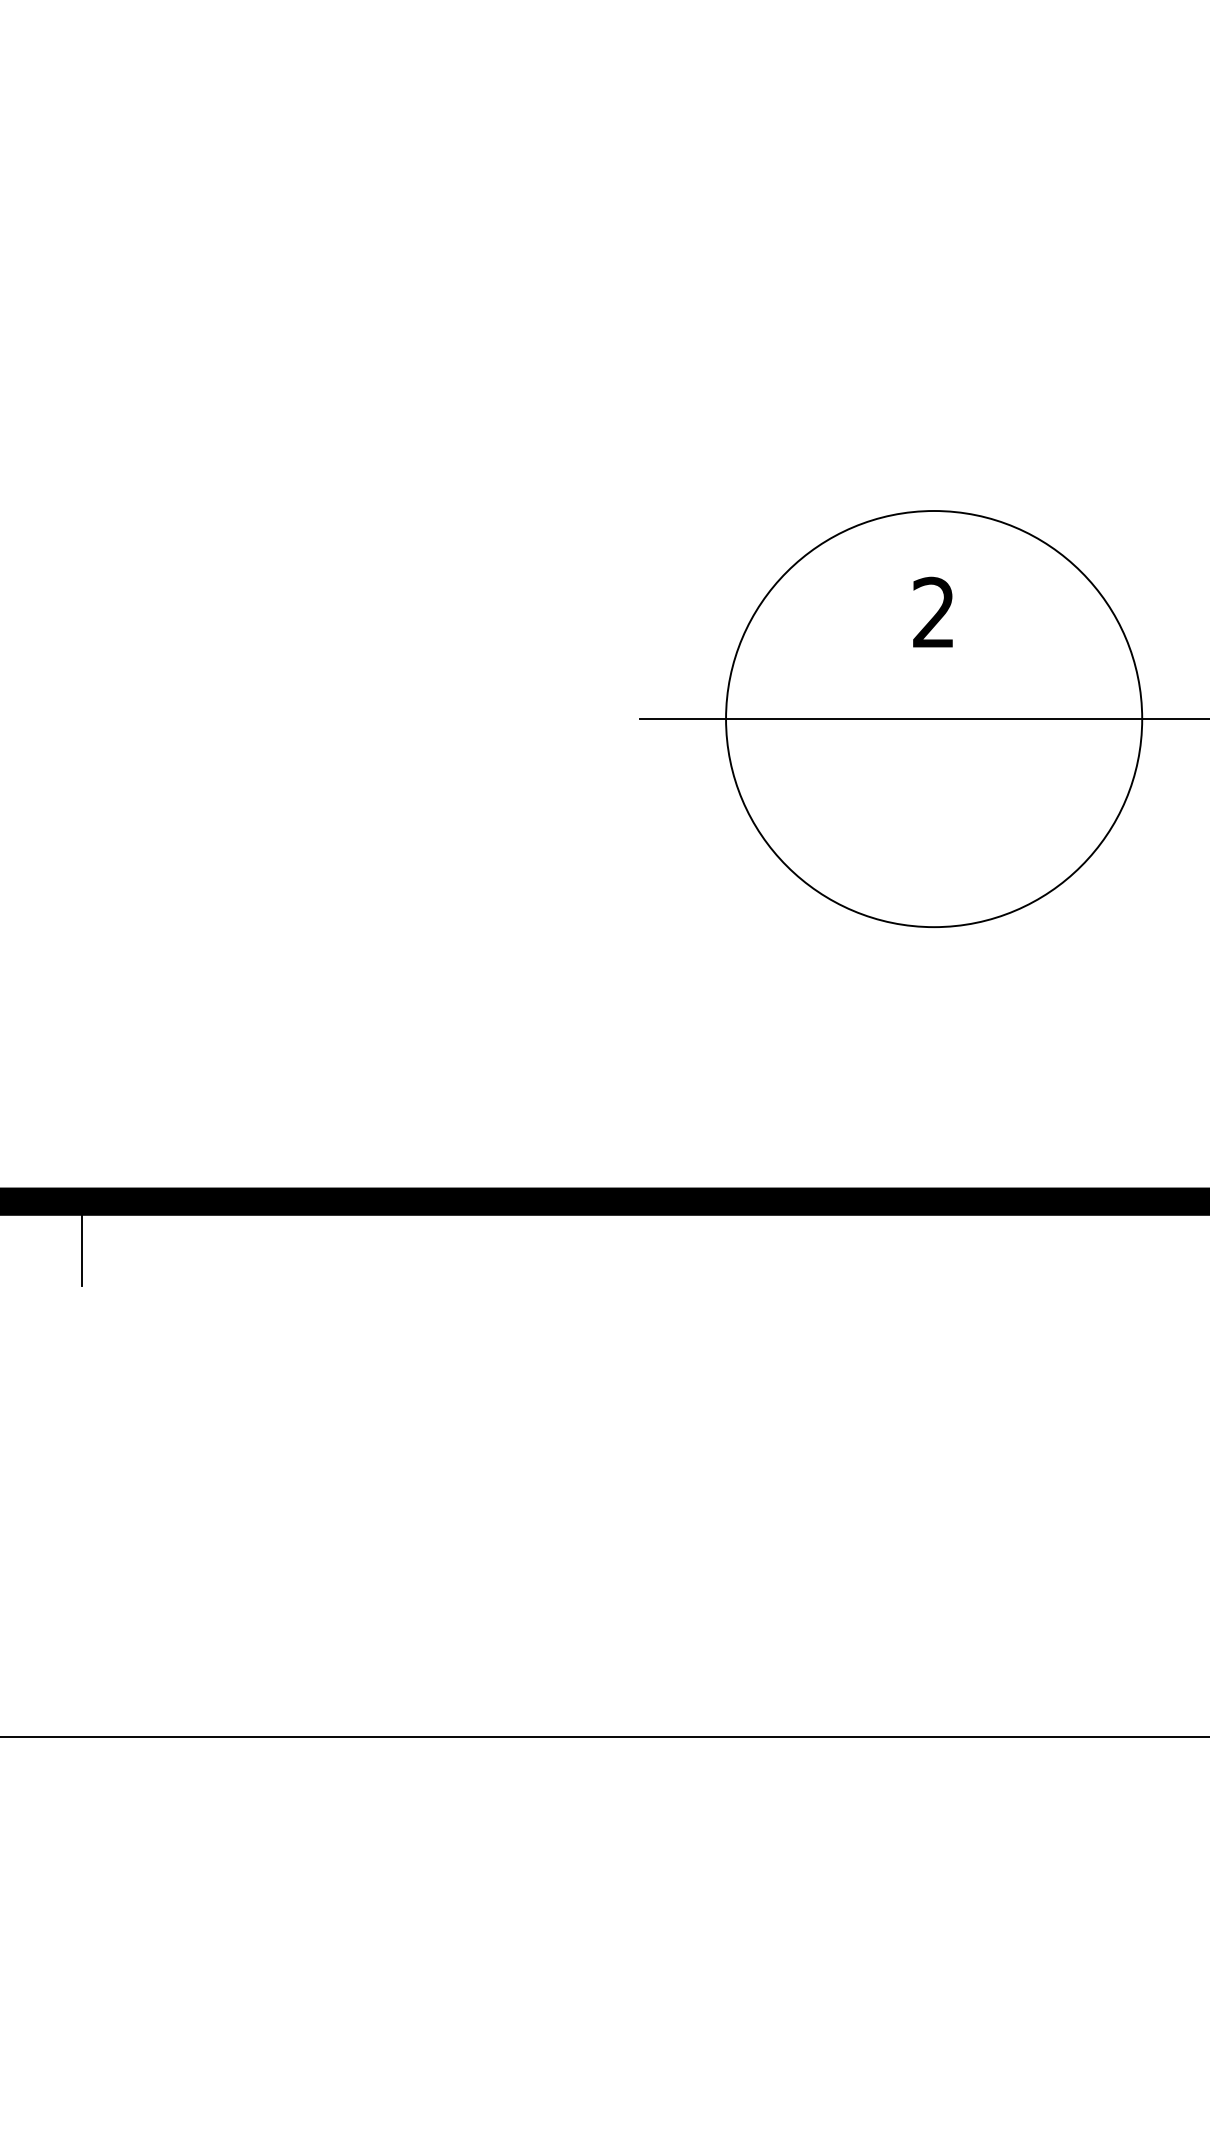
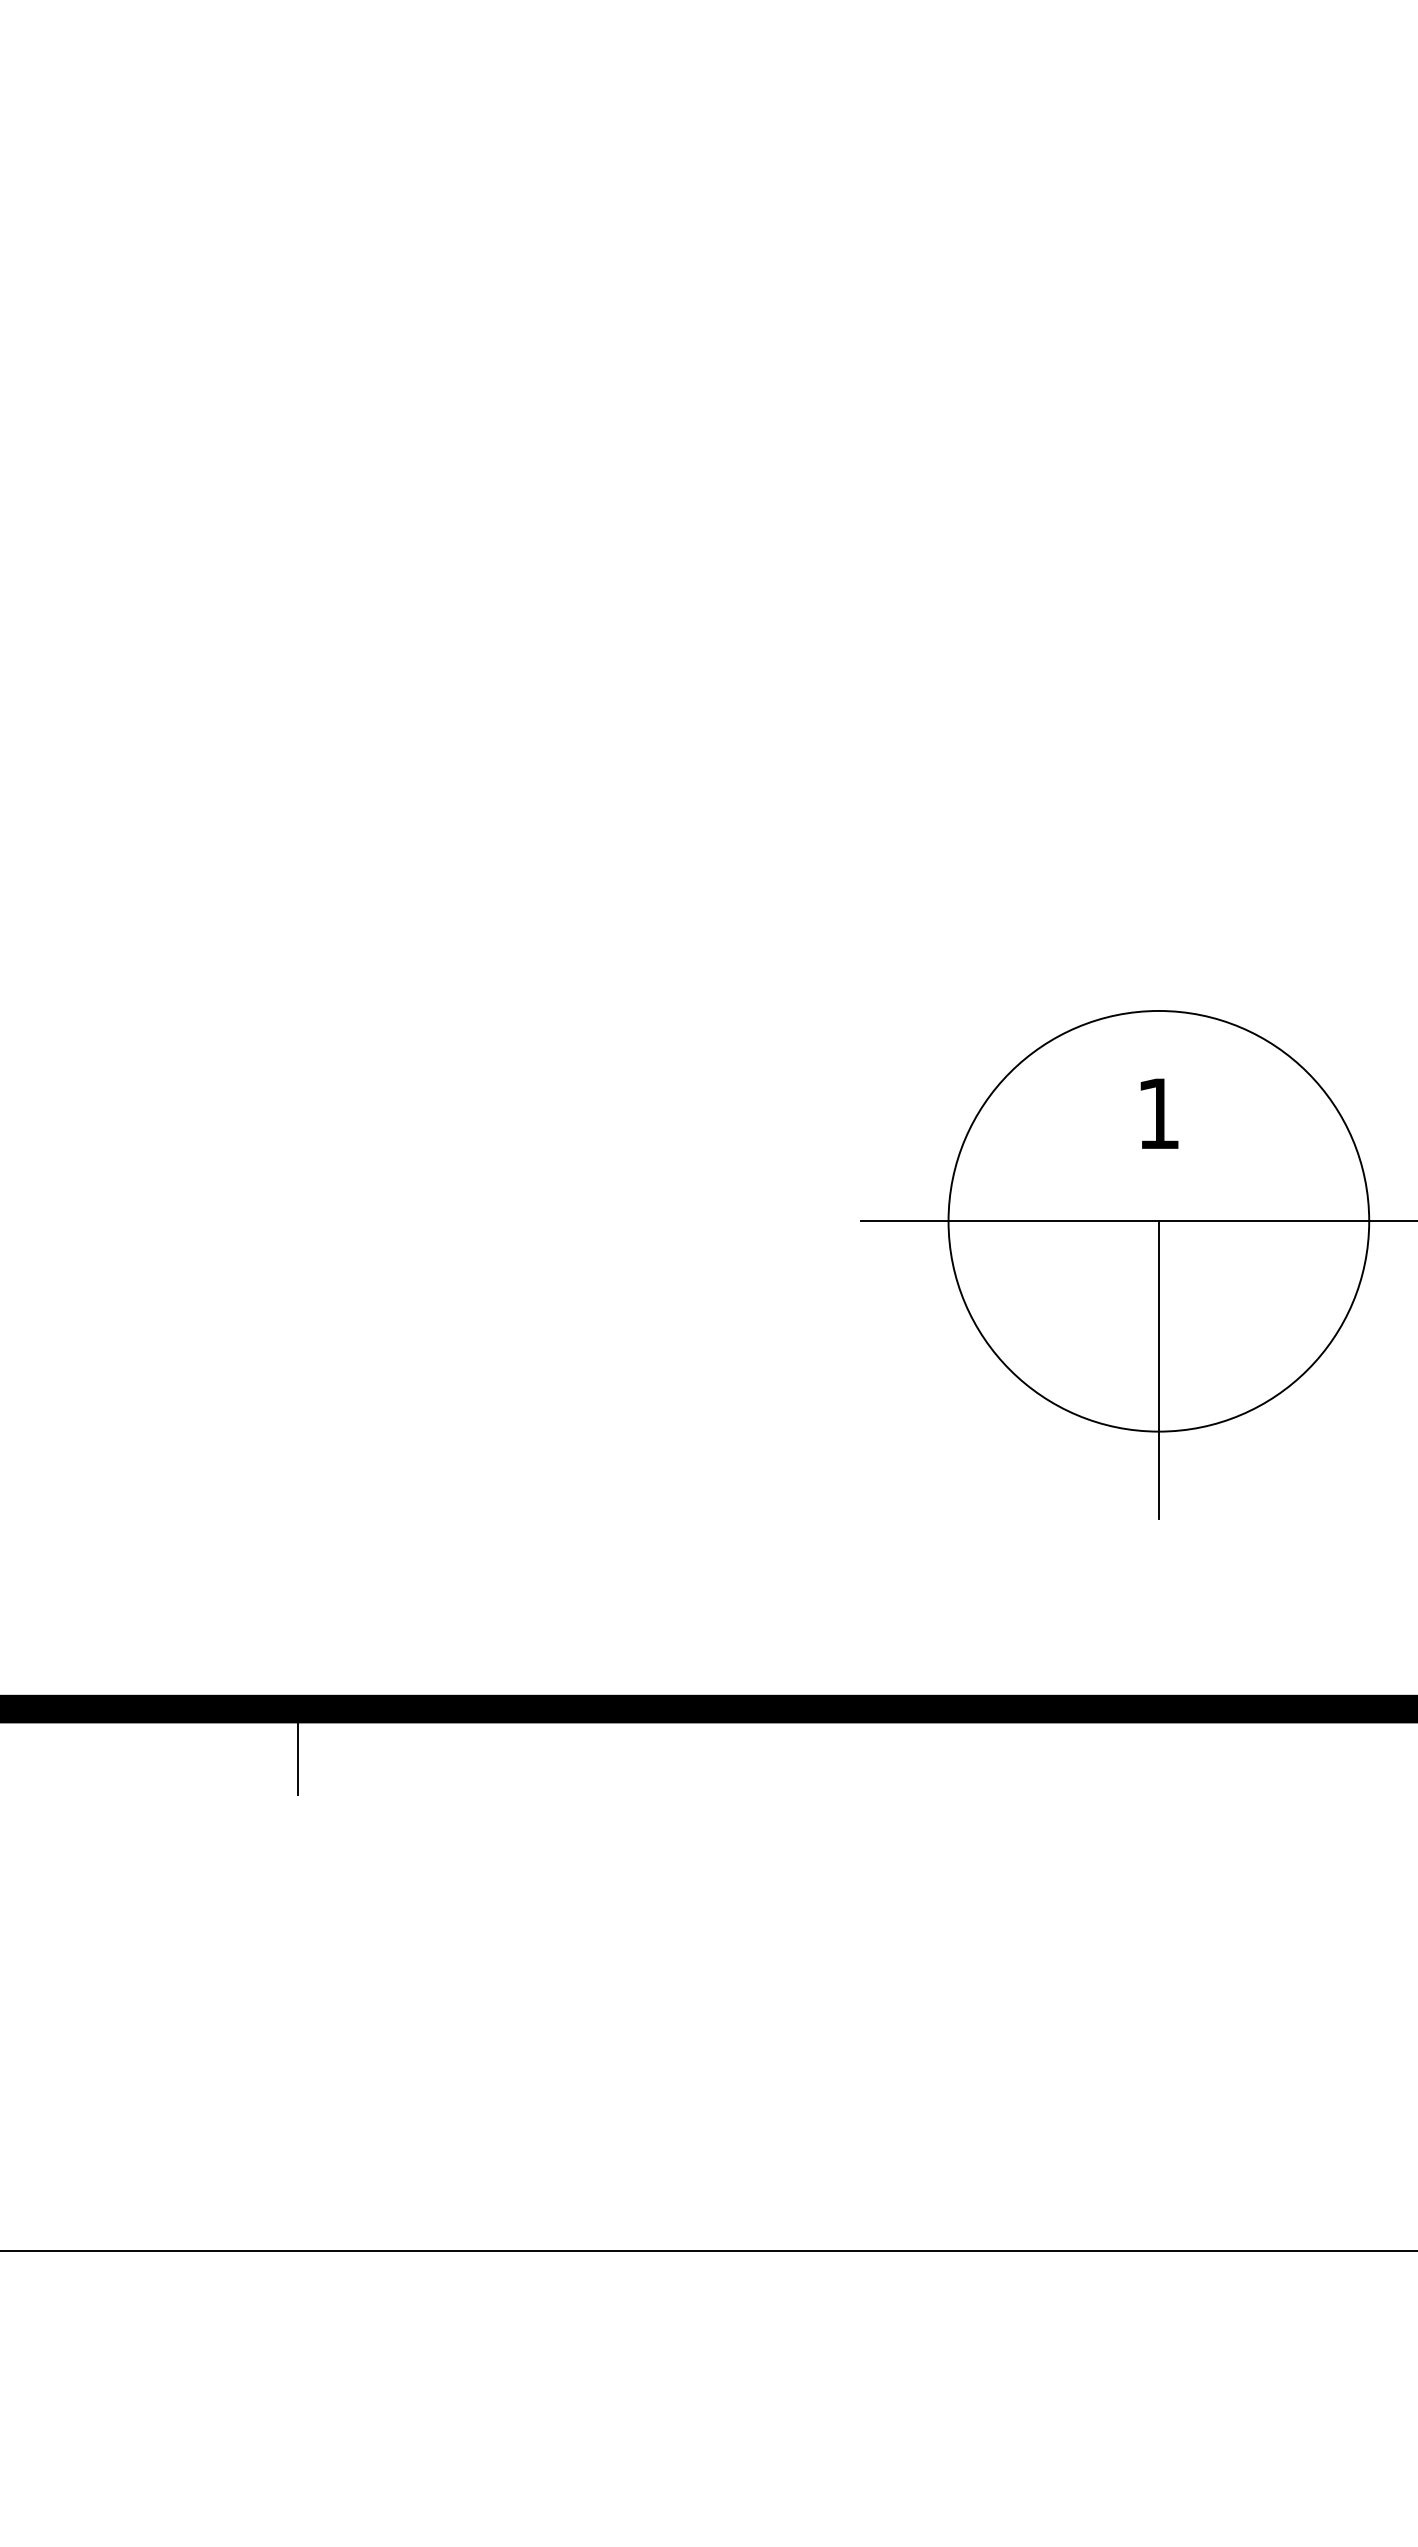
text: (932, 611) -> (1157, 1112), 2 -> 1
line: (933, 865) -> (1158, 1369), added

